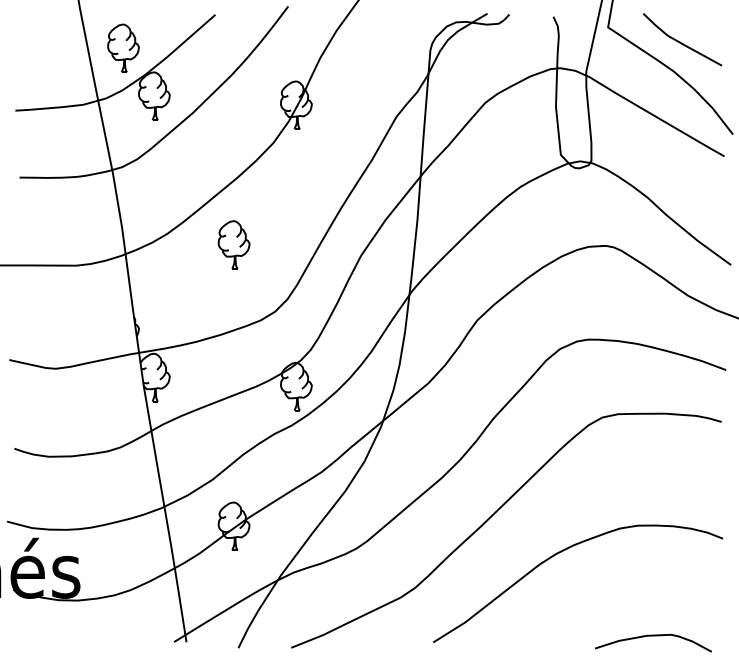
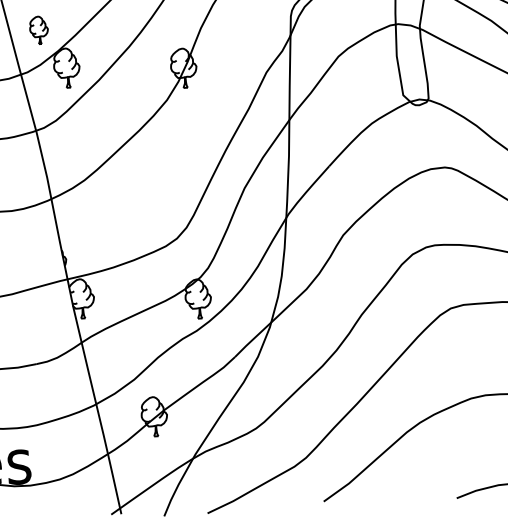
part: (123, 47) -> (39, 29), size x0.7
part: (233, 244) -> (139, 185), removed

